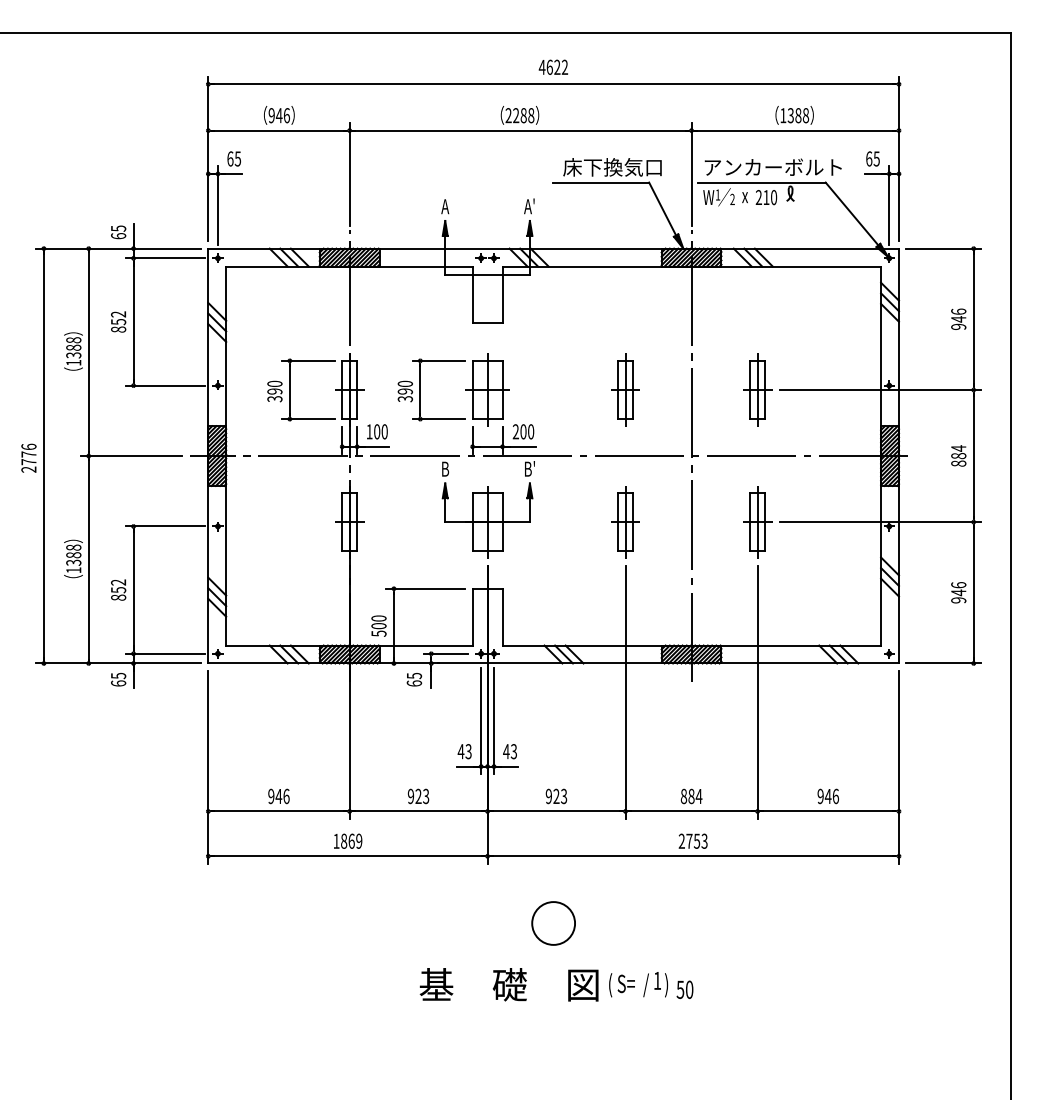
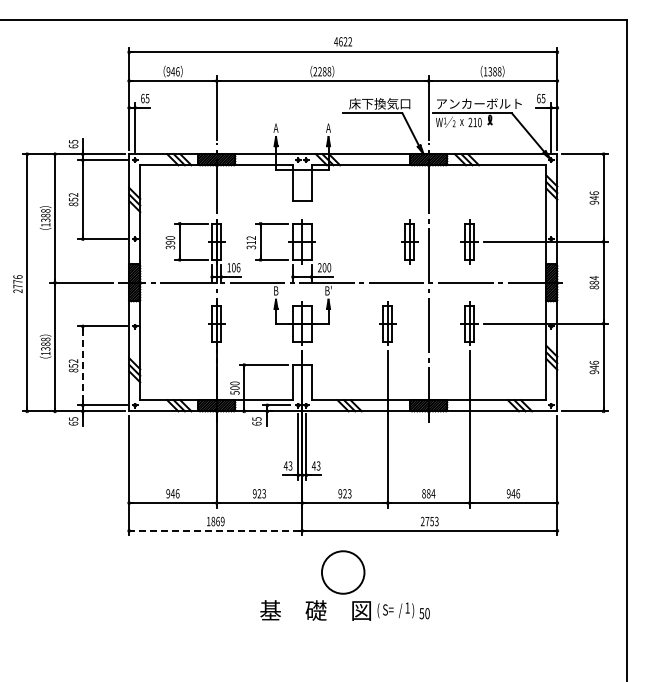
text: (529, 205) -> (328, 127), A' -> A
text: (404, 387) -> (250, 240), 390 -> 312
part: (625, 389) -> (409, 241), moved
text: (384, 431) -> (238, 267), 100 -> 106
line: (133, 591) -> (82, 366), solid -> dashed
line: (347, 855) -> (215, 530), solid -> dashed
circle: (552, 923) -> (342, 572), size x1.6

